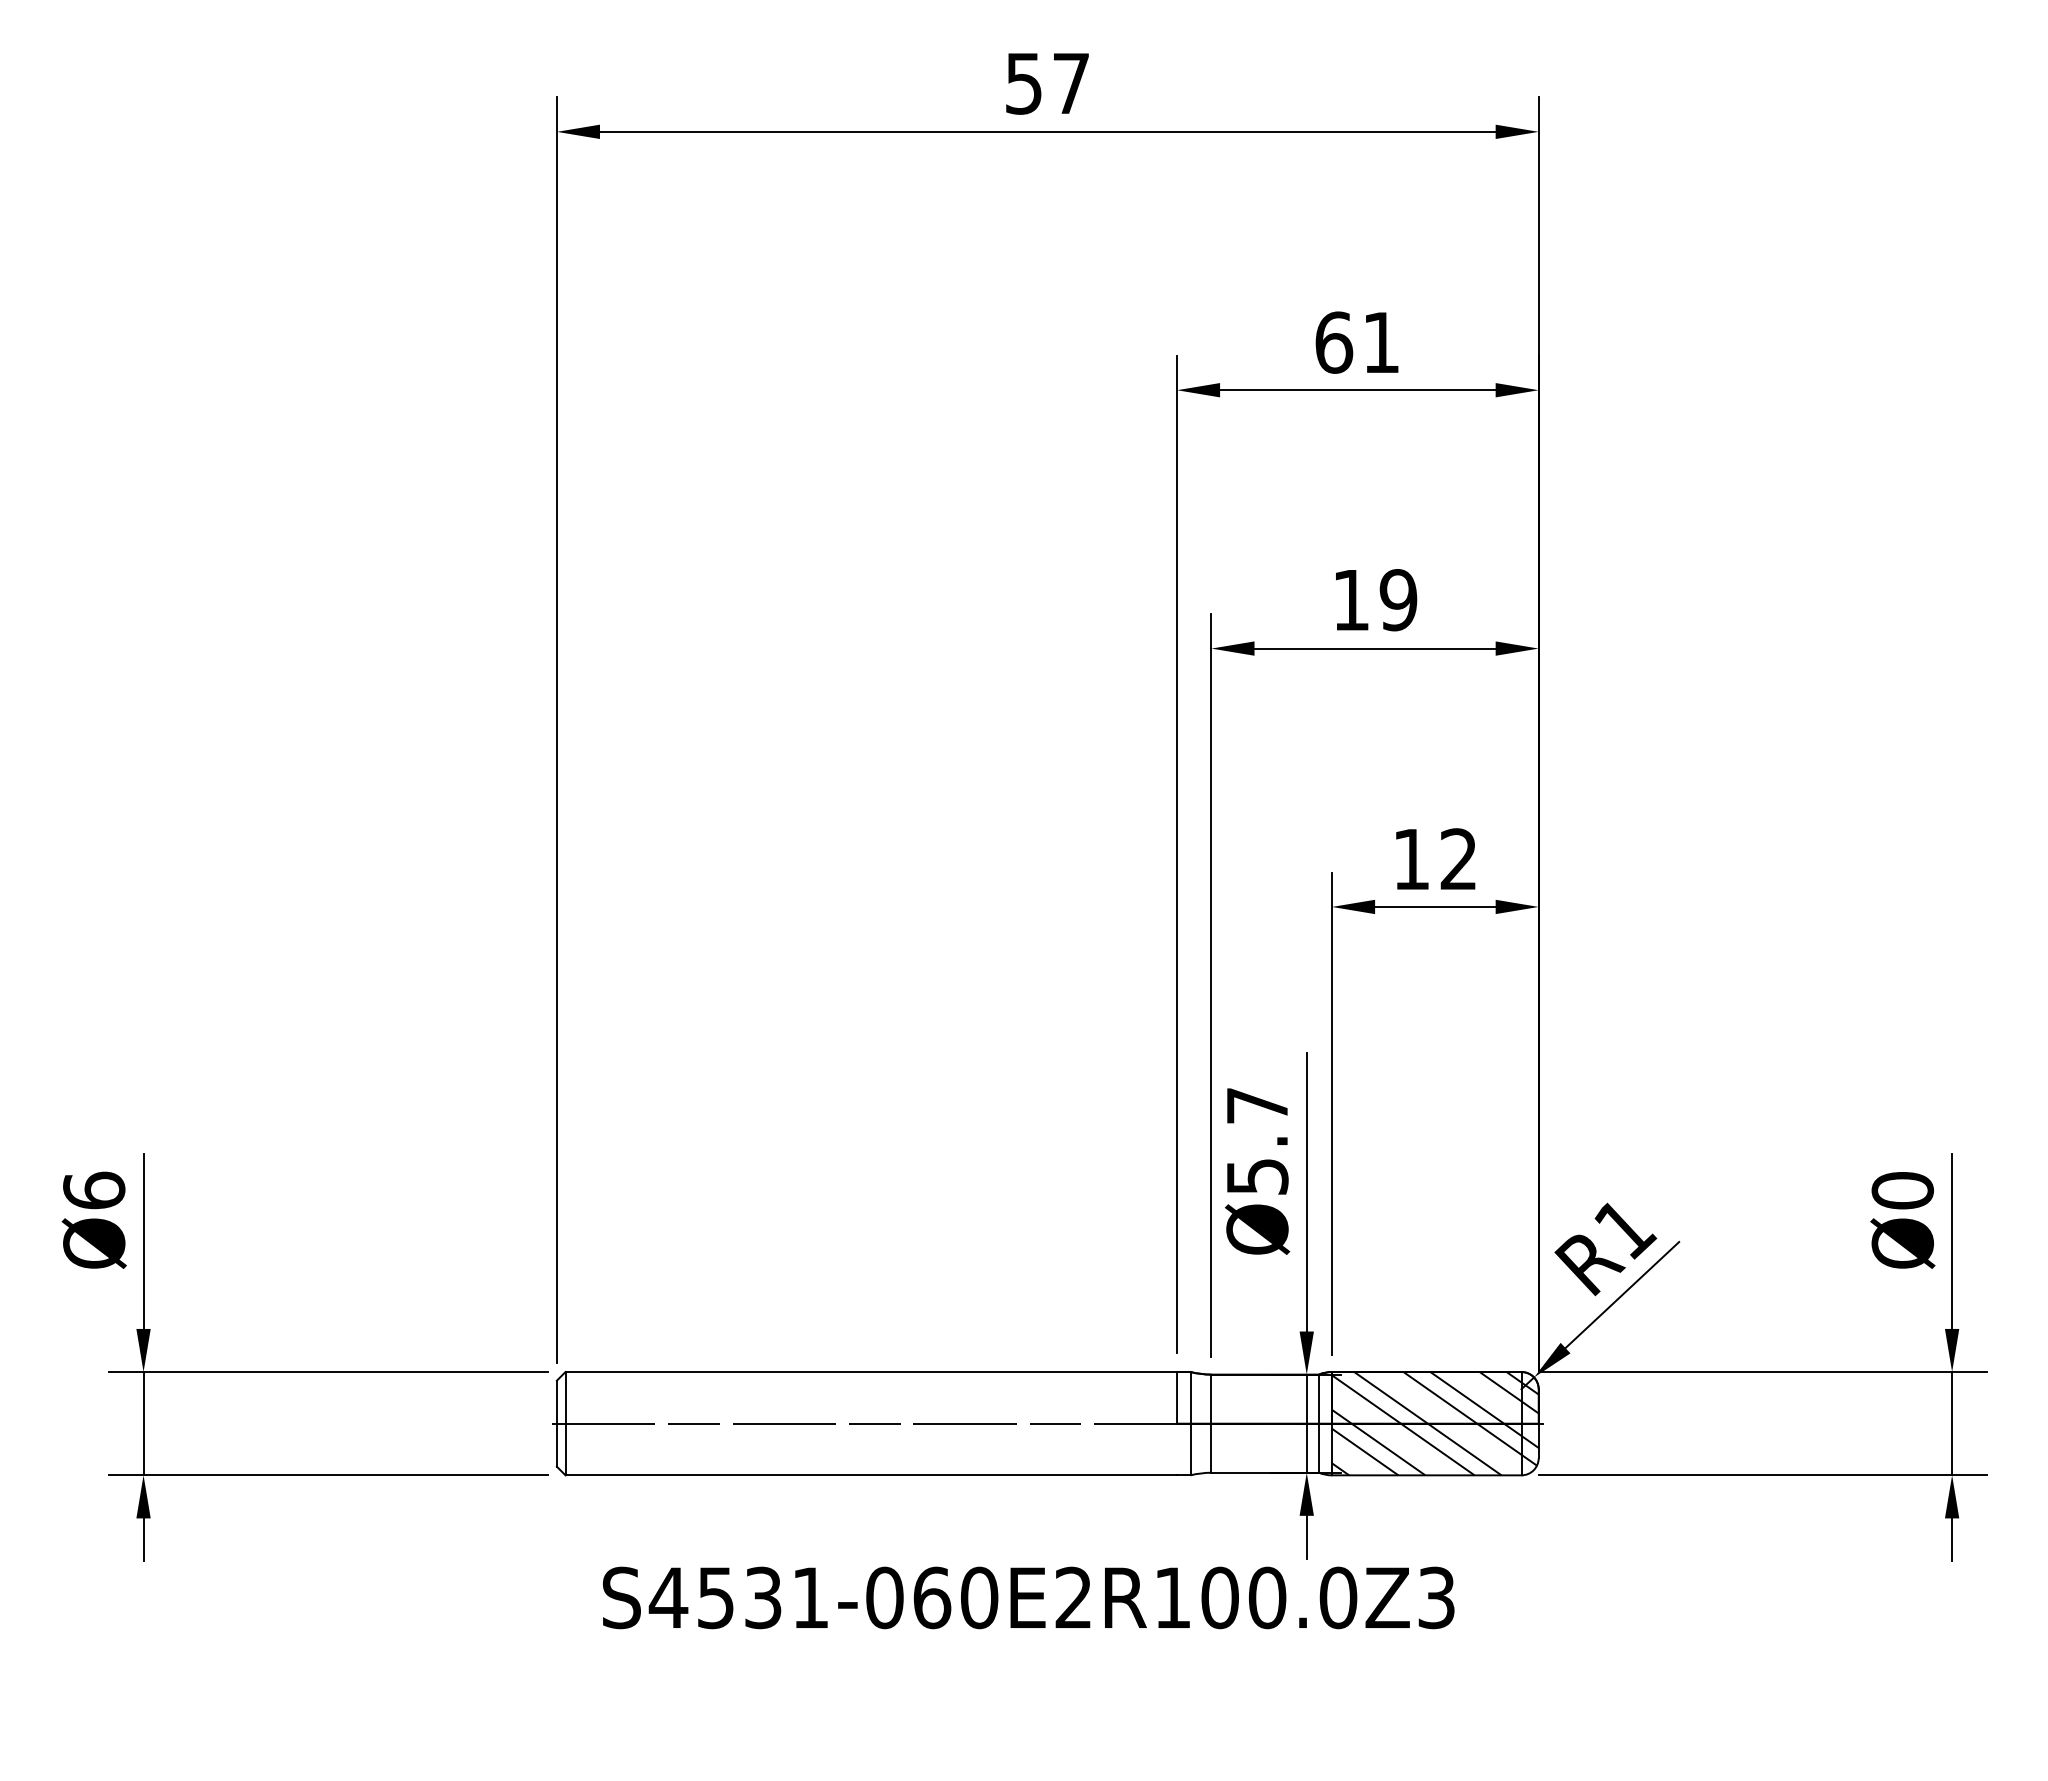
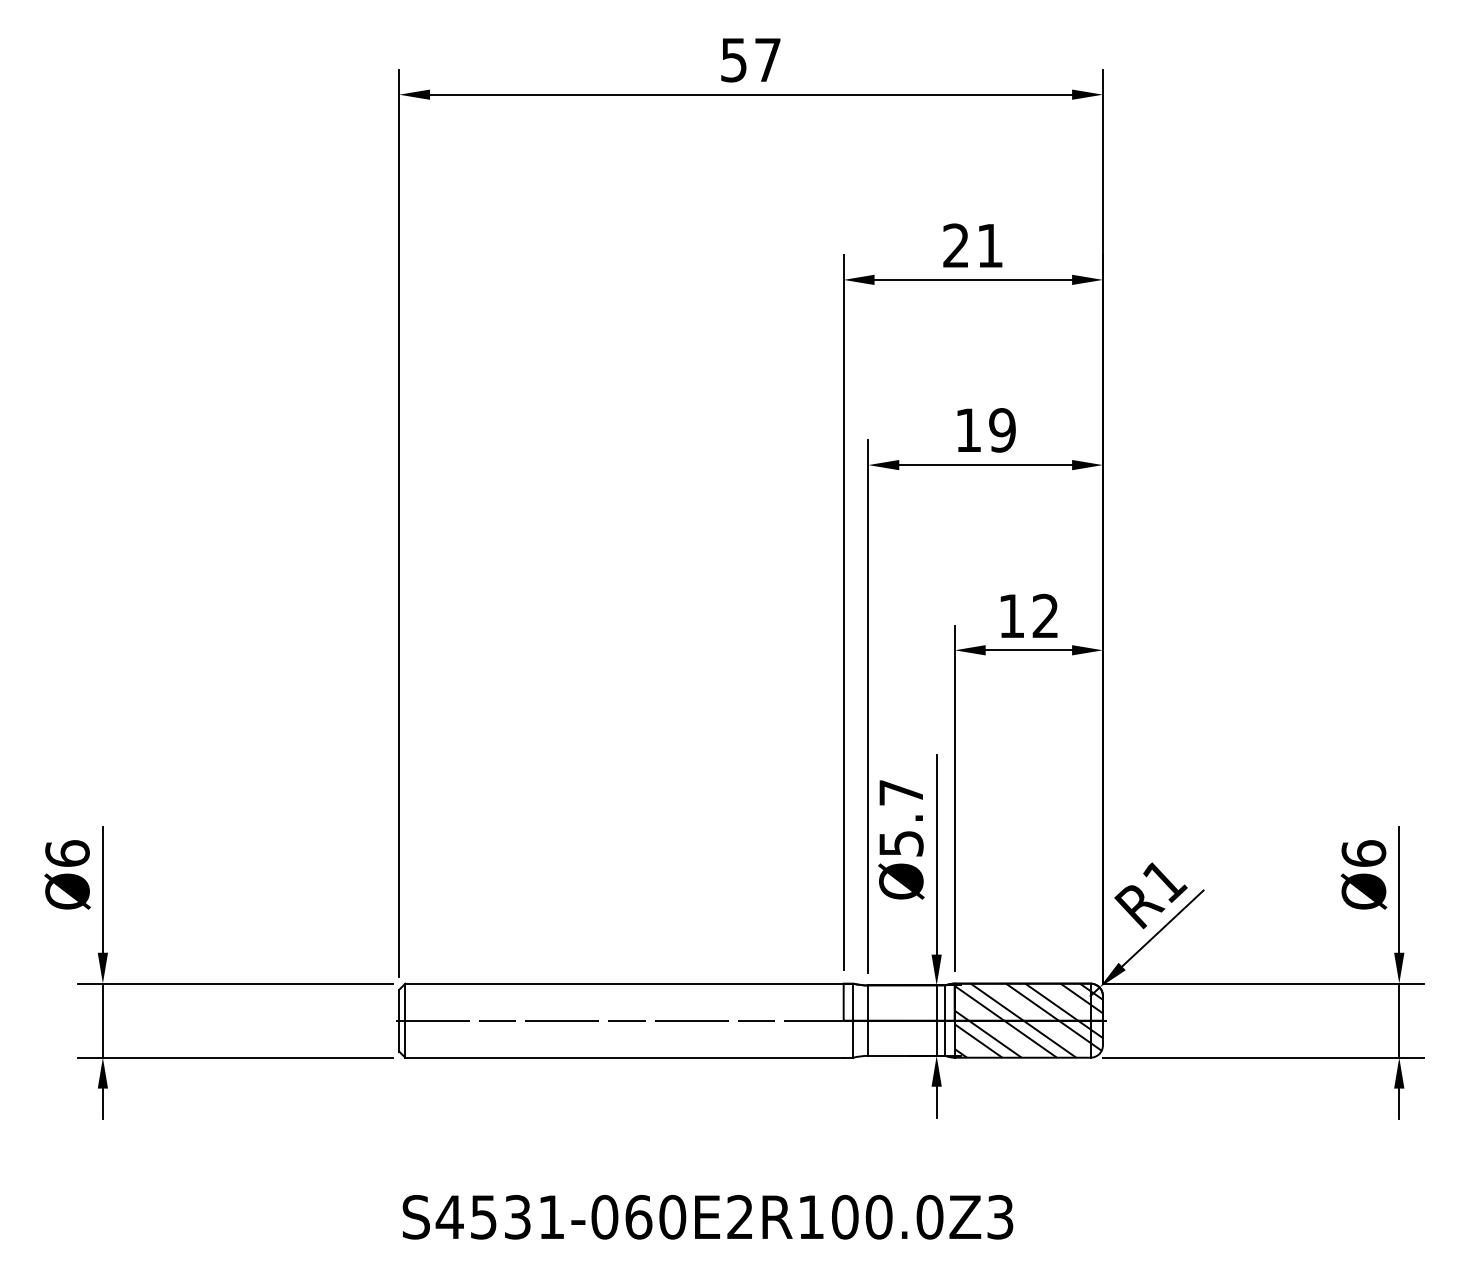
text: (1334, 342) -> (956, 245), 61 -> 21
text: (1902, 1190) -> (1363, 853), Ø0 -> Ø6
text: (1028, 1597) -> (707, 1216), moved

